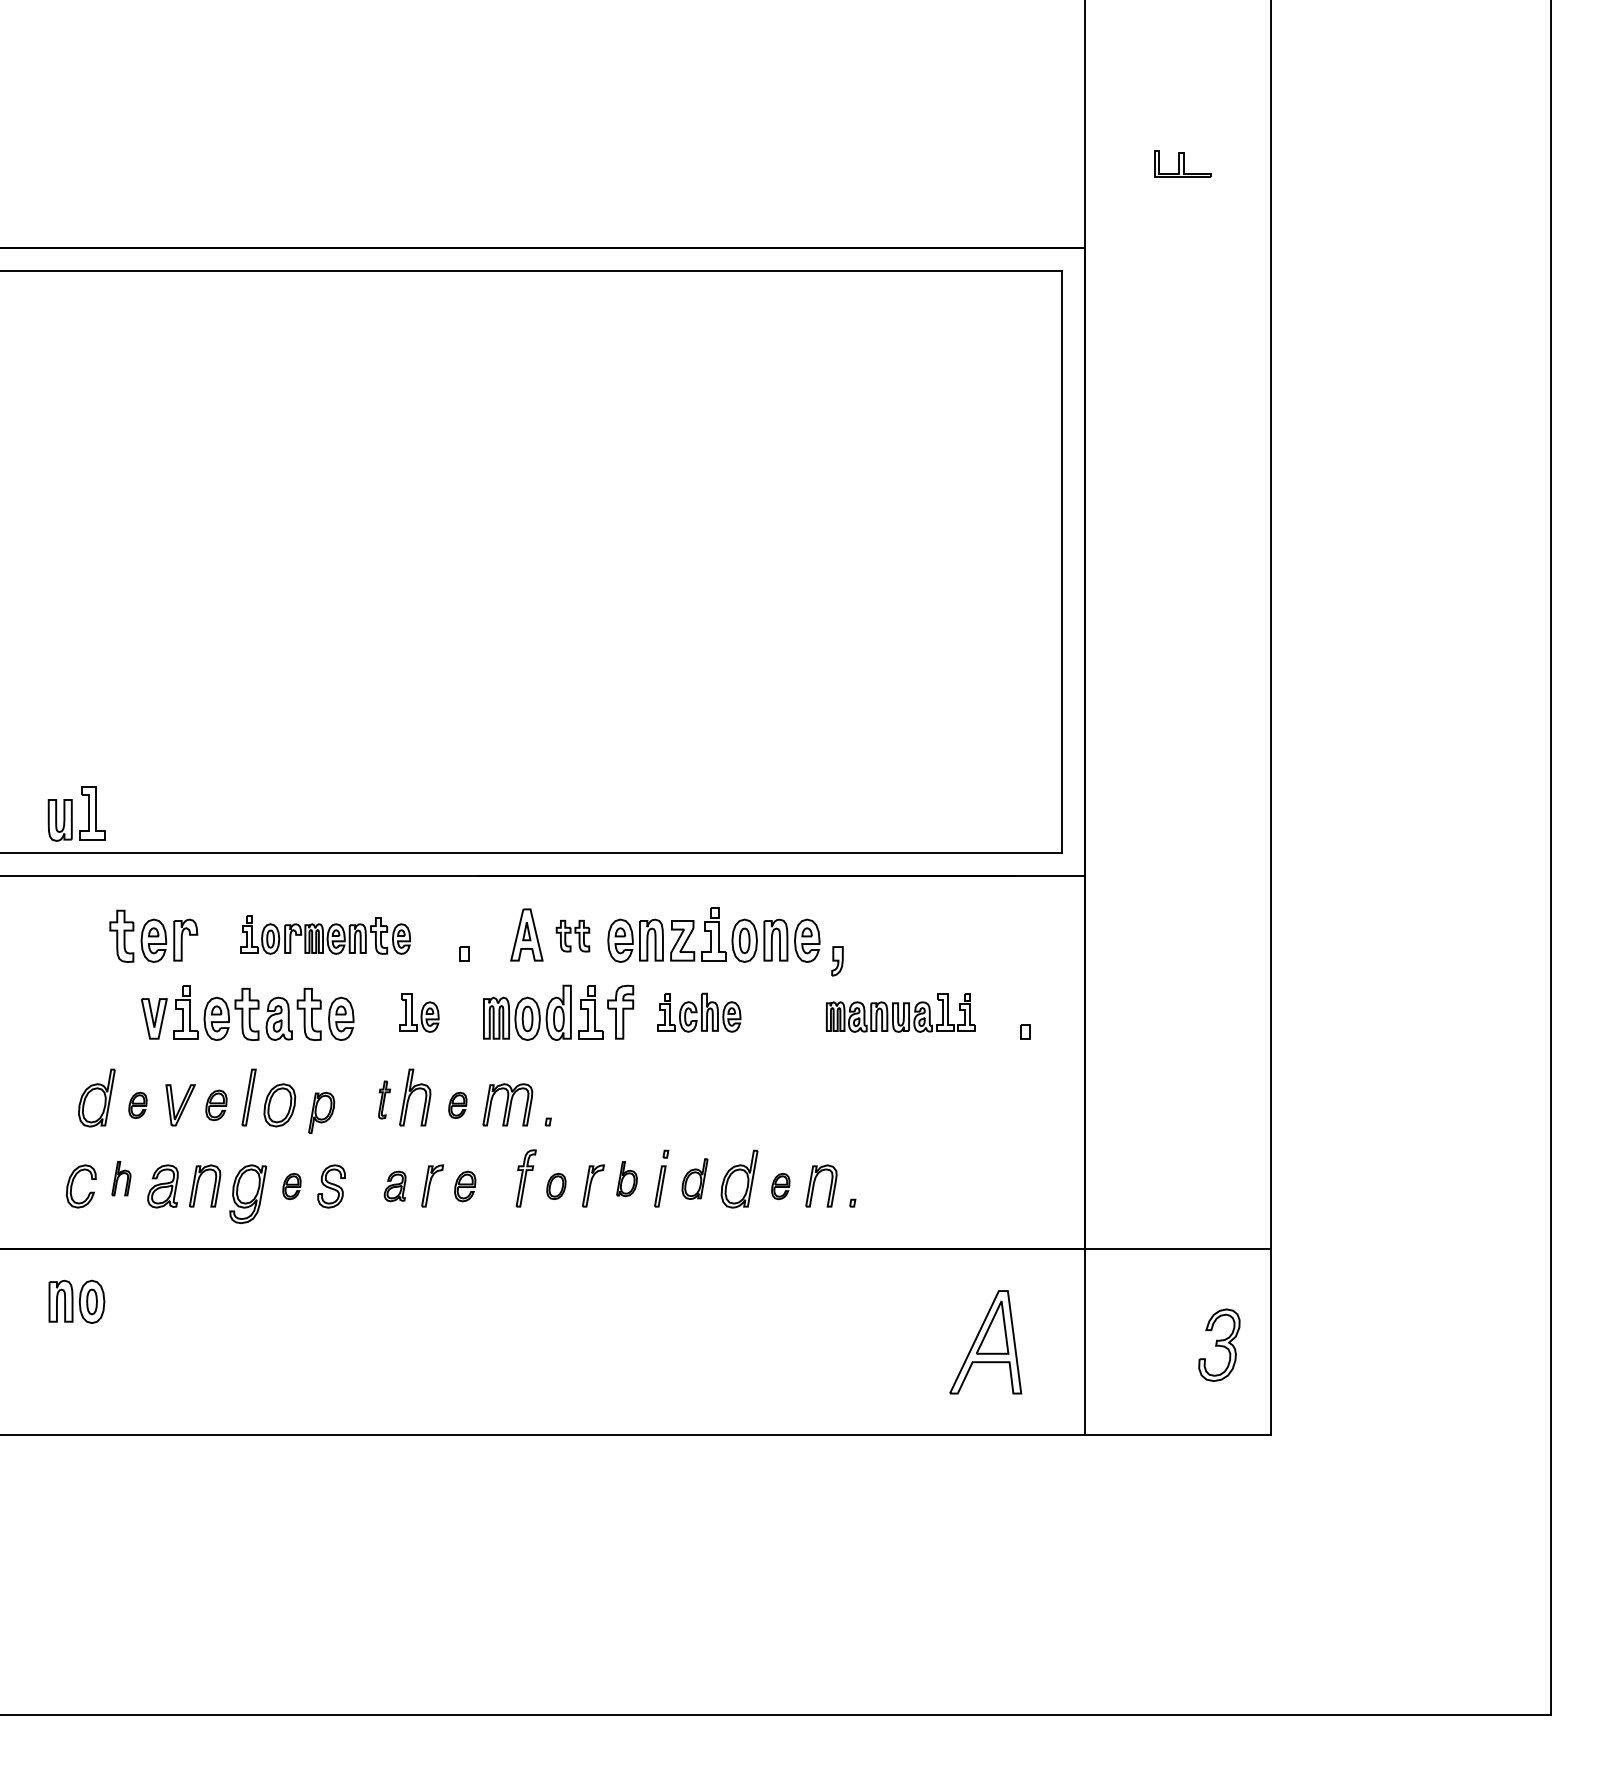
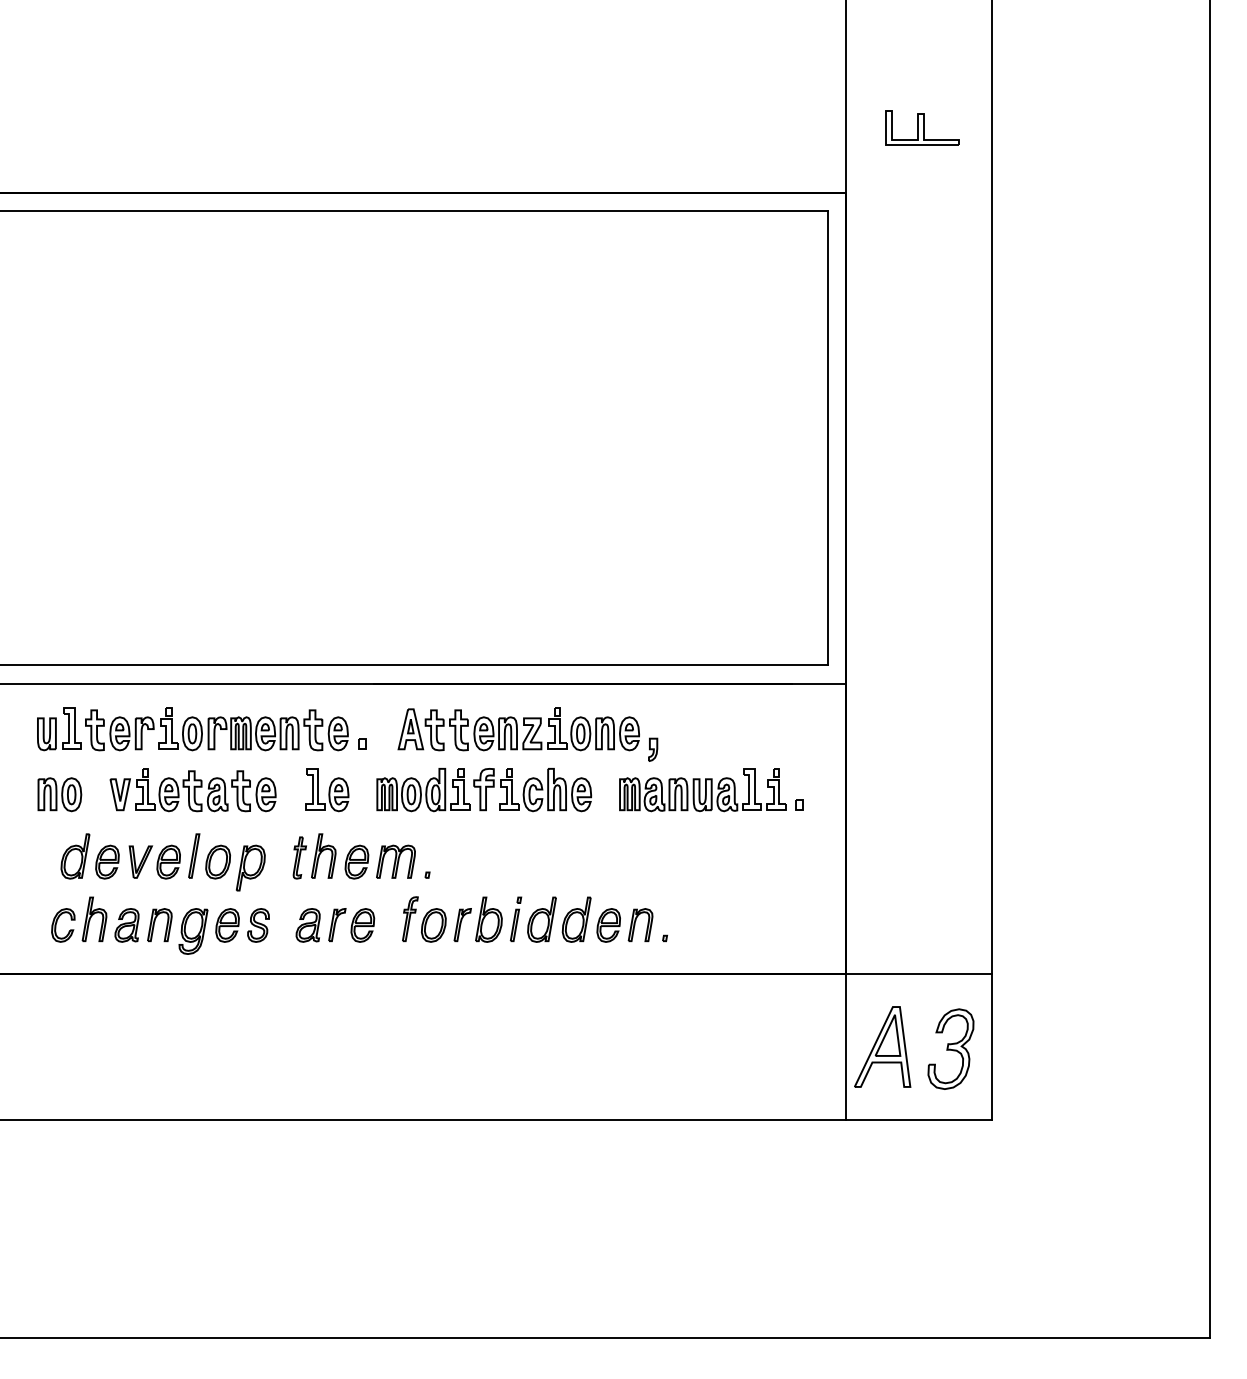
part: (1182, 163) -> (922, 127), size x1.67
part: (76, 813) -> (59, 728), moved
part: (325, 934) -> (253, 728), size x1.43
part: (572, 935) -> (446, 729), size x1.67
part: (419, 1012) -> (327, 789), size x1.43
part: (699, 1012) -> (545, 789), size x1.43
part: (900, 1012) -> (702, 789), size x1.43
part: (384, 1099) -> (299, 857), size x1.43
part: (137, 1105) -> (107, 862), size x1.67
part: (216, 1105) -> (168, 862), size x1.43
part: (457, 1105) -> (356, 862), size x1.67
part: (321, 1112) -> (250, 867), size x1.43
part: (121, 1178) -> (94, 919), size x1.67
part: (626, 1178) -> (488, 919), size x1.67
part: (694, 1178) -> (541, 919), size x1.43
part: (291, 1186) -> (227, 925), size x1.67
part: (394, 1186) -> (307, 925), size x1.43
part: (464, 1186) -> (362, 925), size x1.43
part: (556, 1186) -> (433, 925), size x1.67
part: (780, 1186) -> (608, 925), size x1.67
part: (76, 1301) -> (59, 794), moved
part: (985, 1342) -> (882, 1047), moved
part: (1219, 1345) -> (951, 1049), size x1.43

